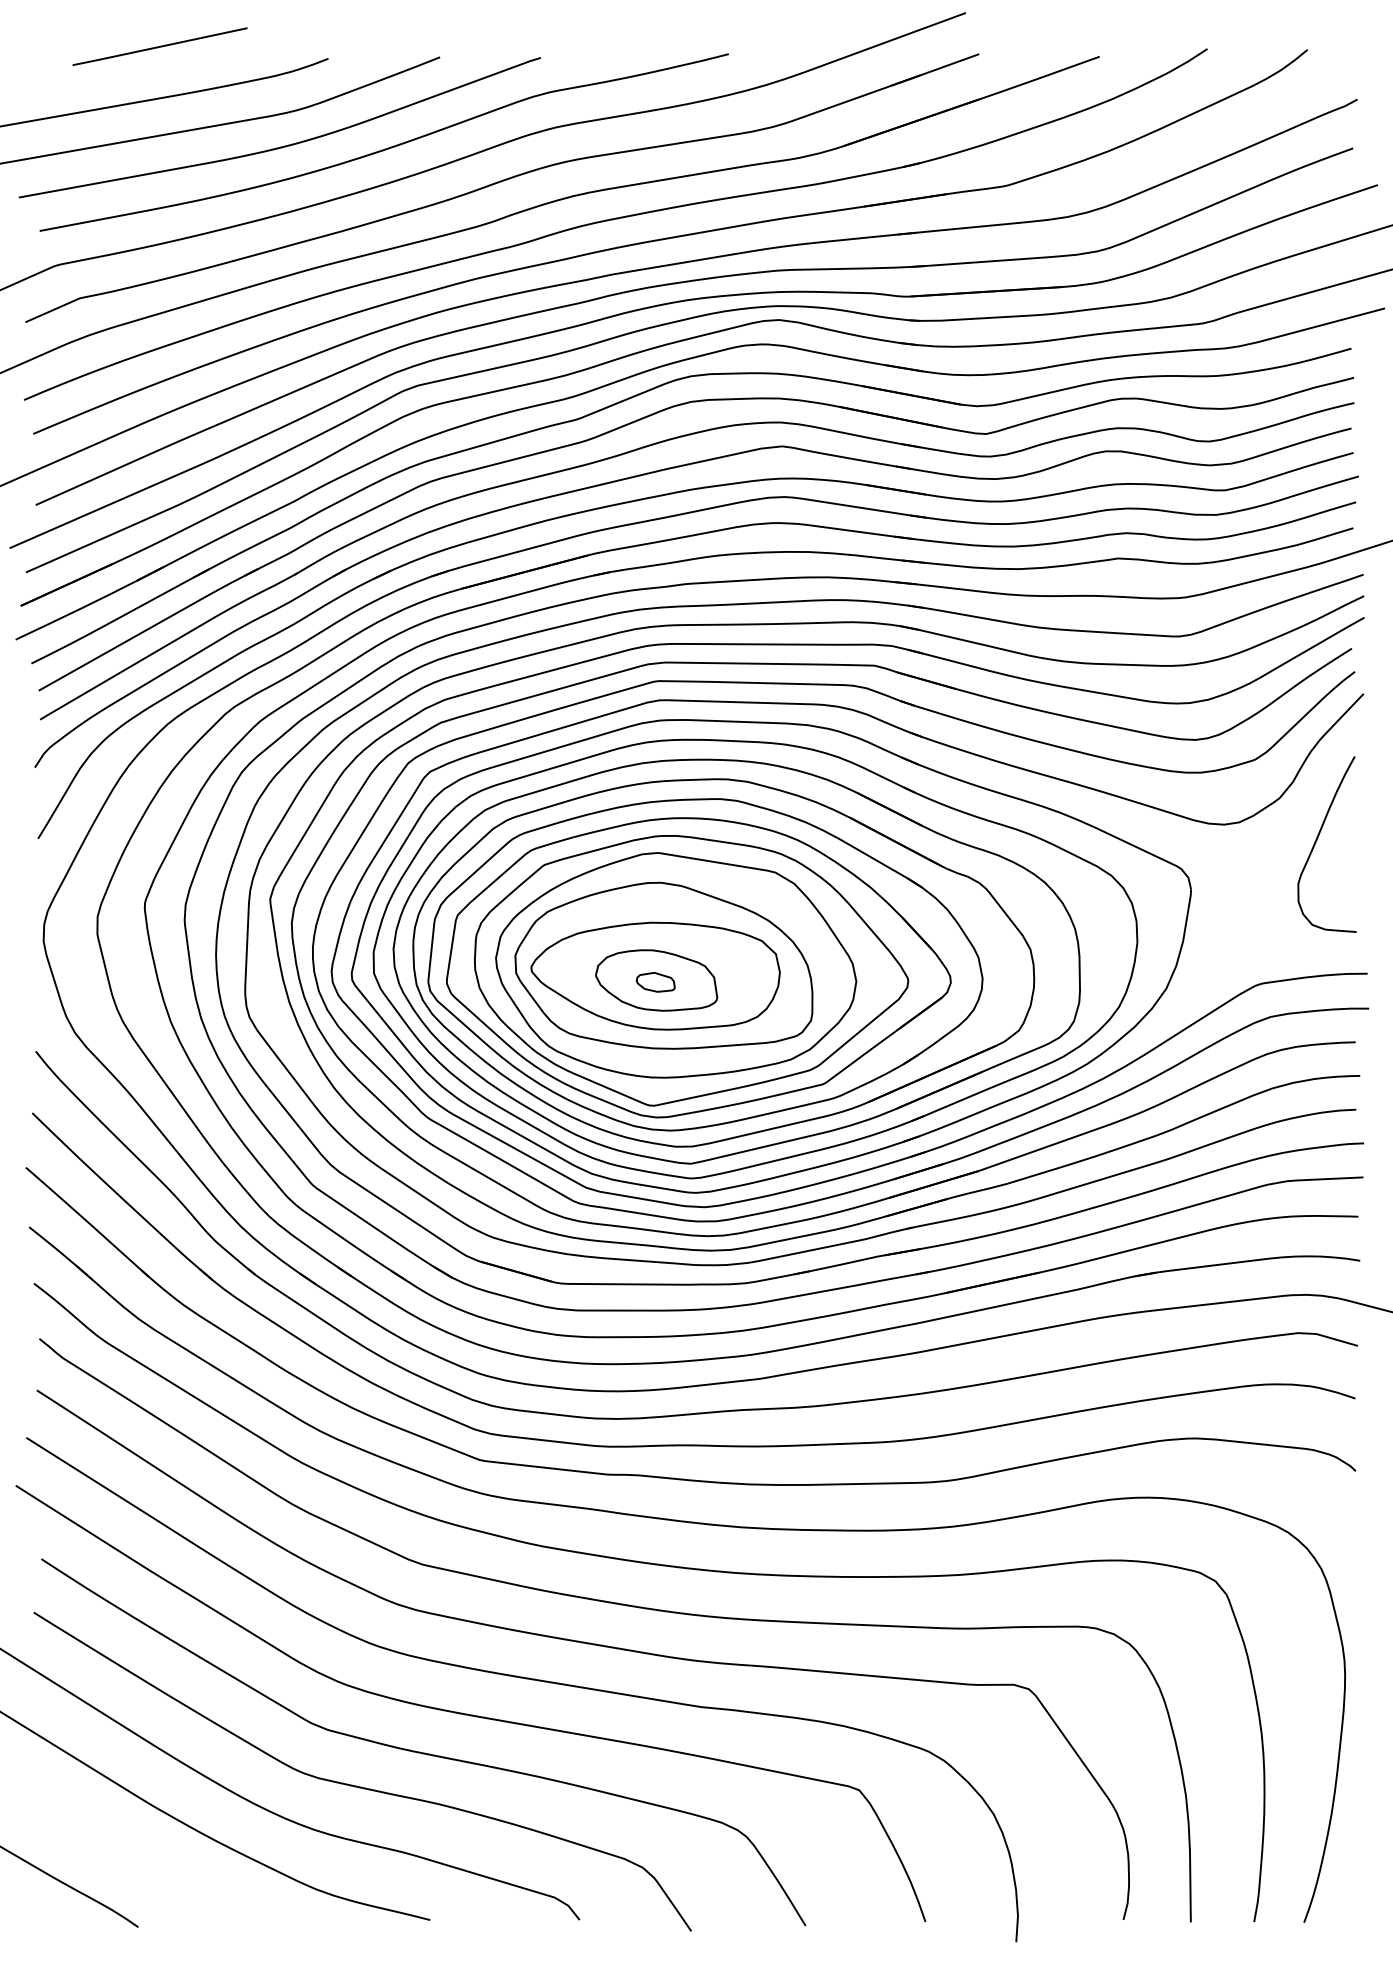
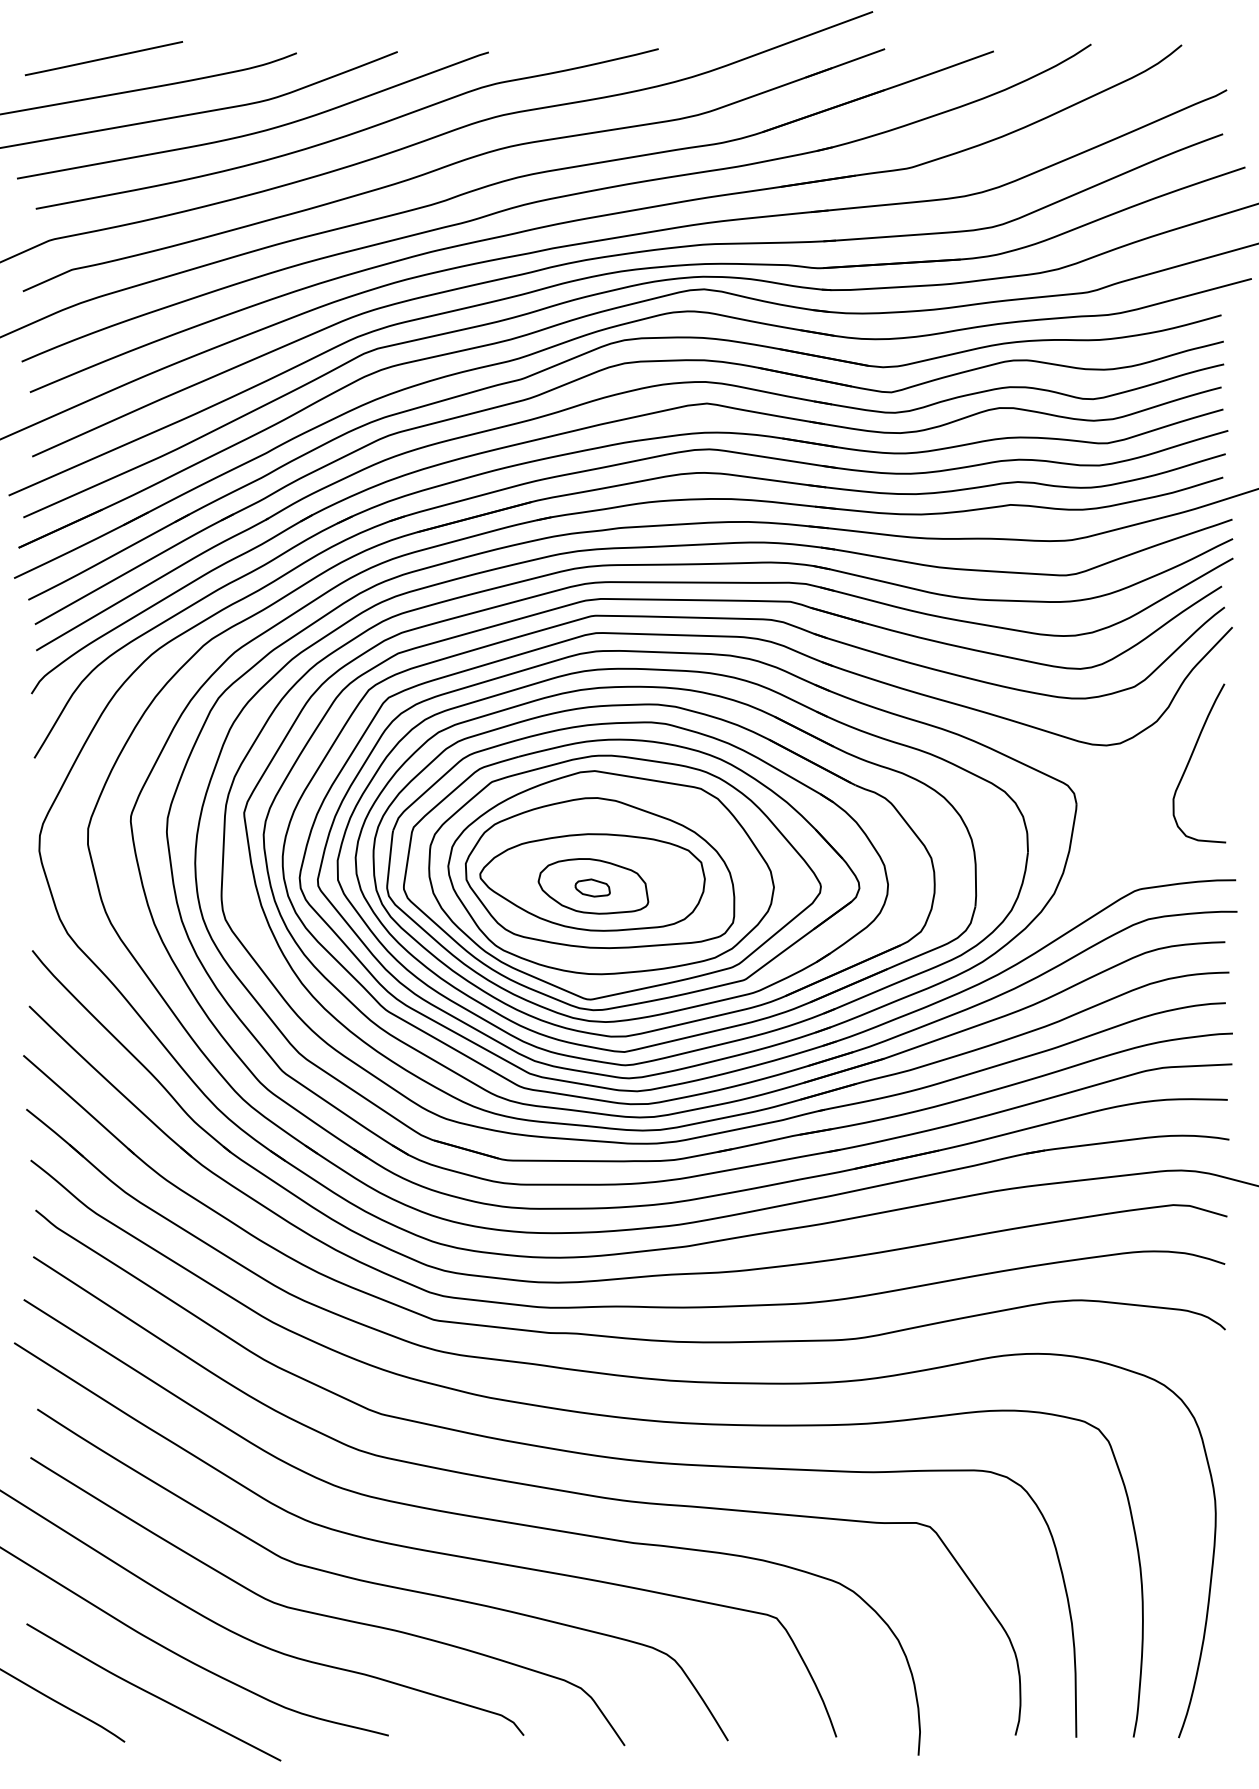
line: (159, 46) -> (103, 58), moved
curve: (170, 1874) -> (154, 1694), added

